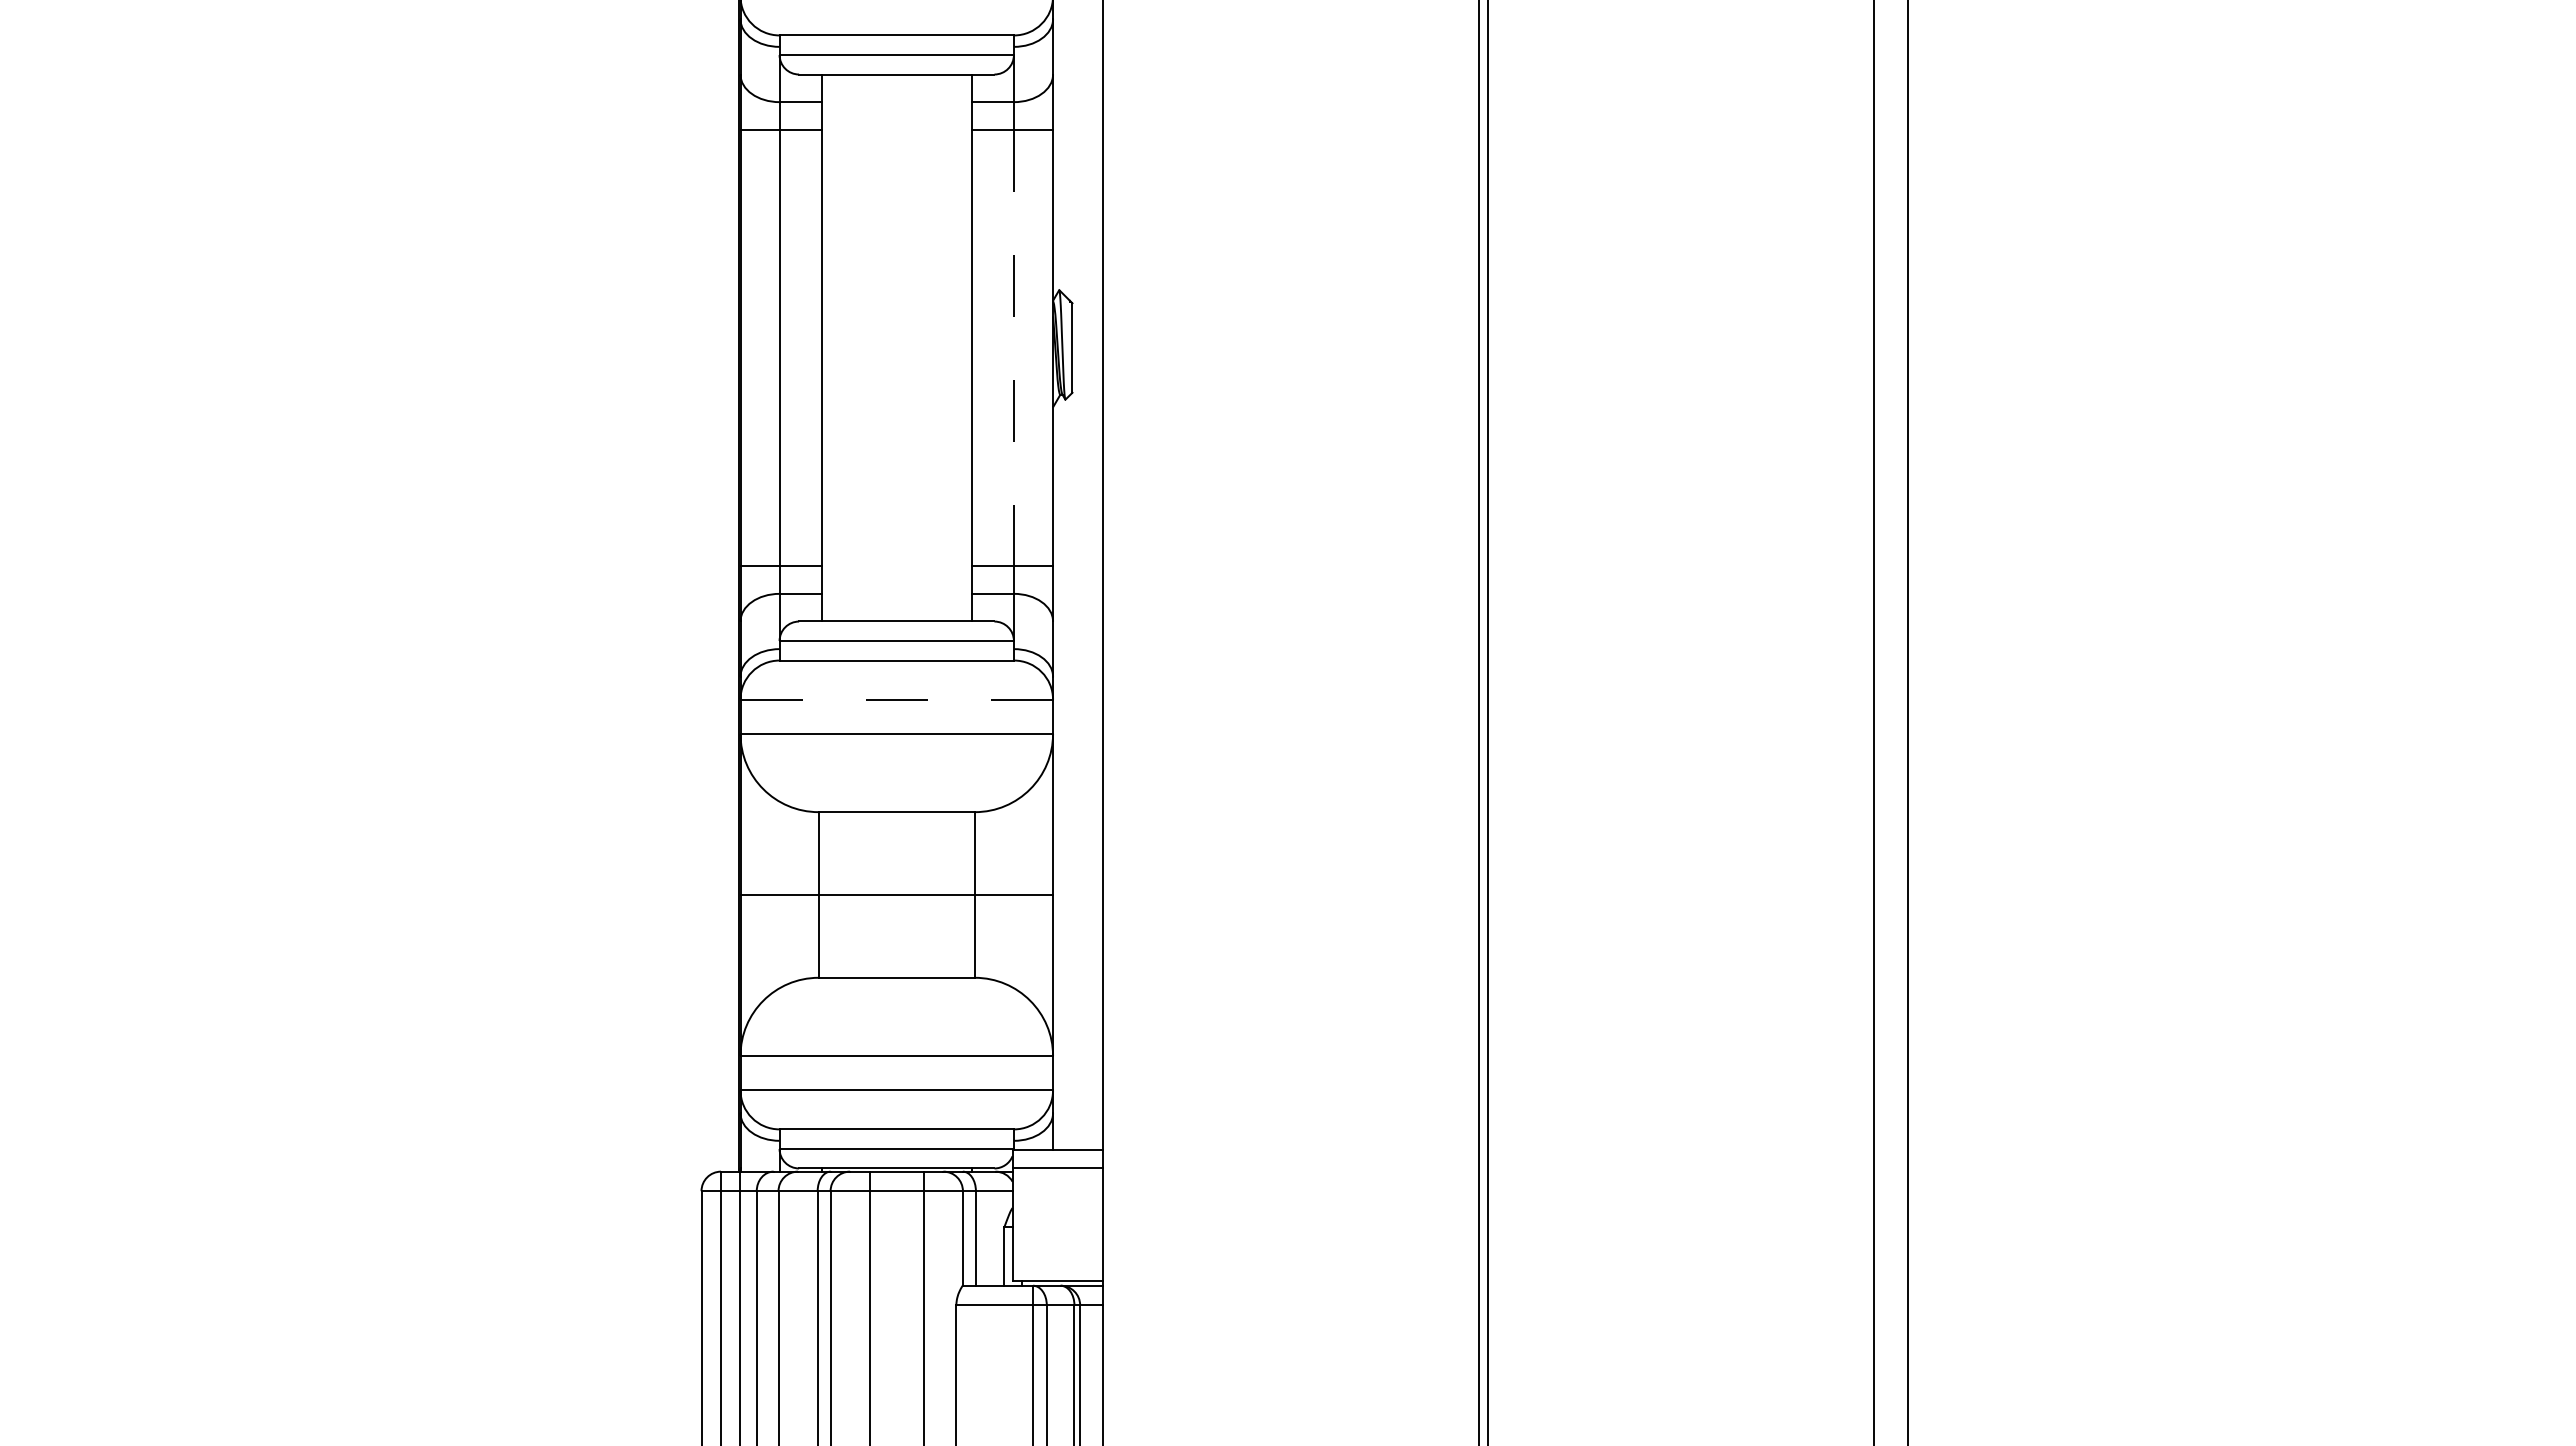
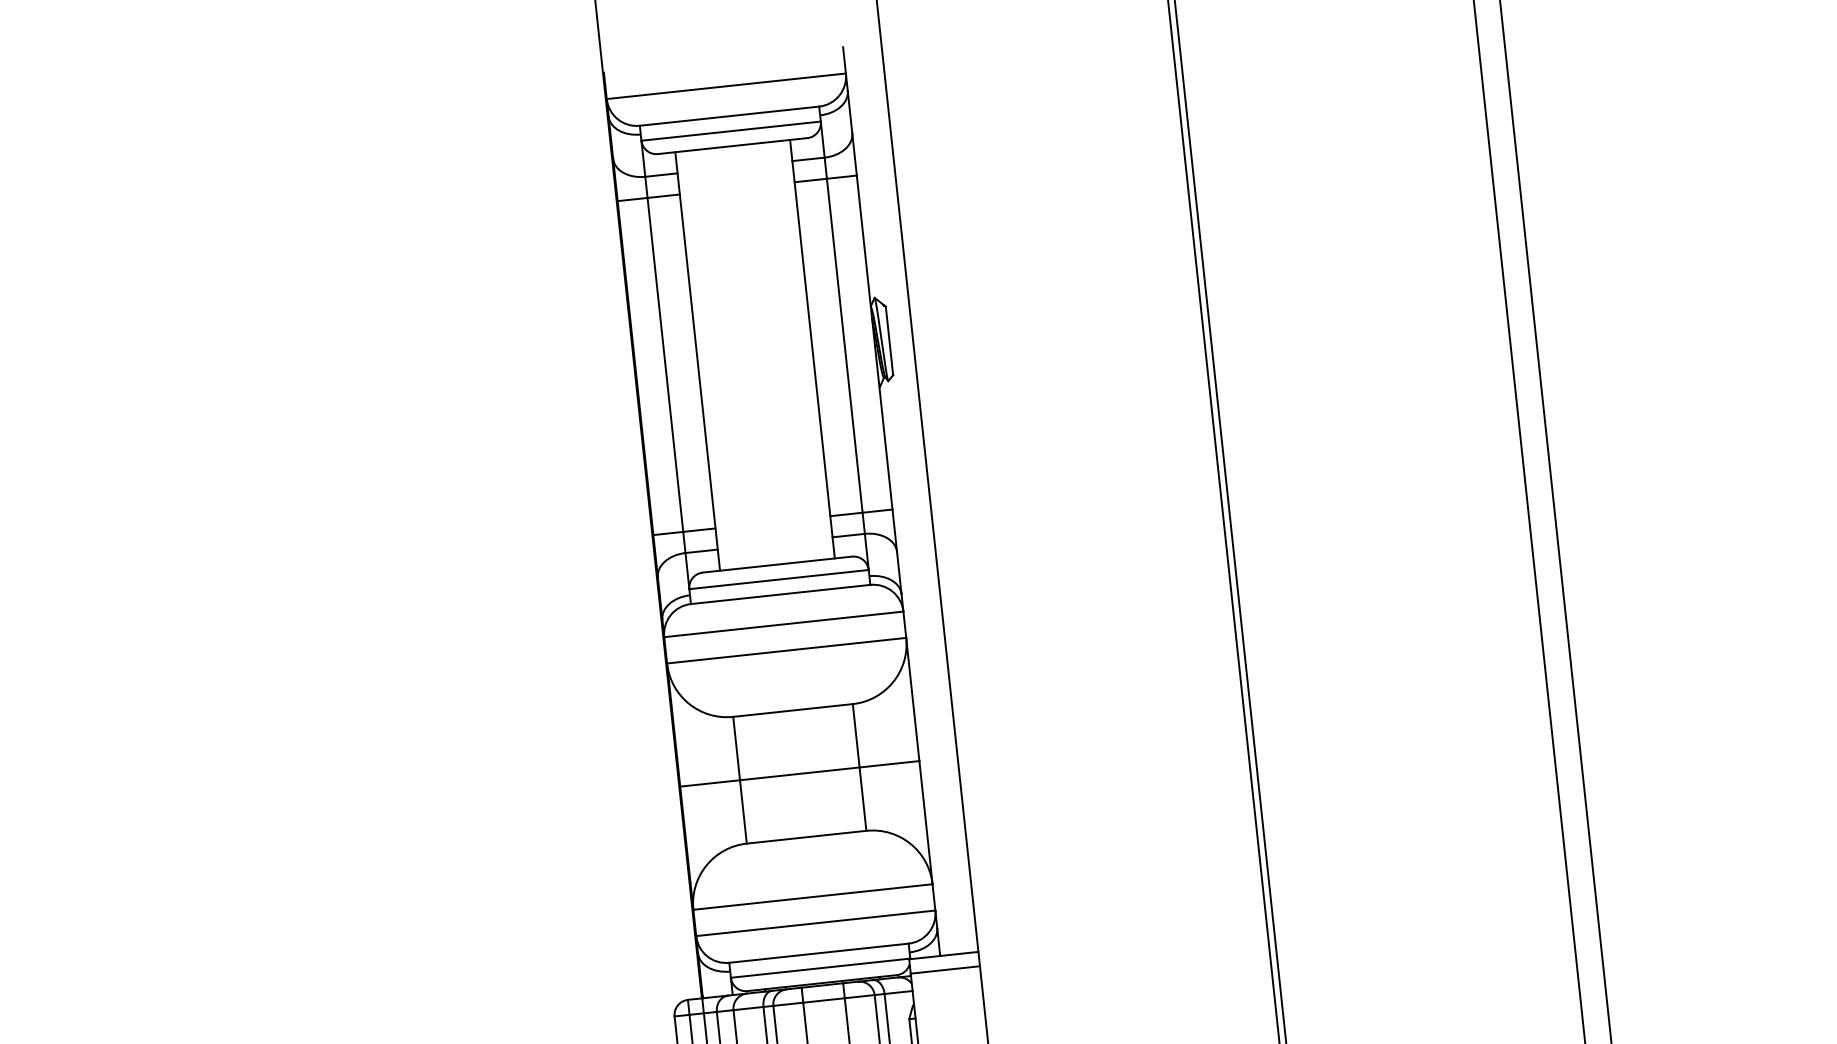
line: (1014, 348) -> (845, 346), dashed -> solid
line: (896, 699) -> (783, 624), dashed -> solid

